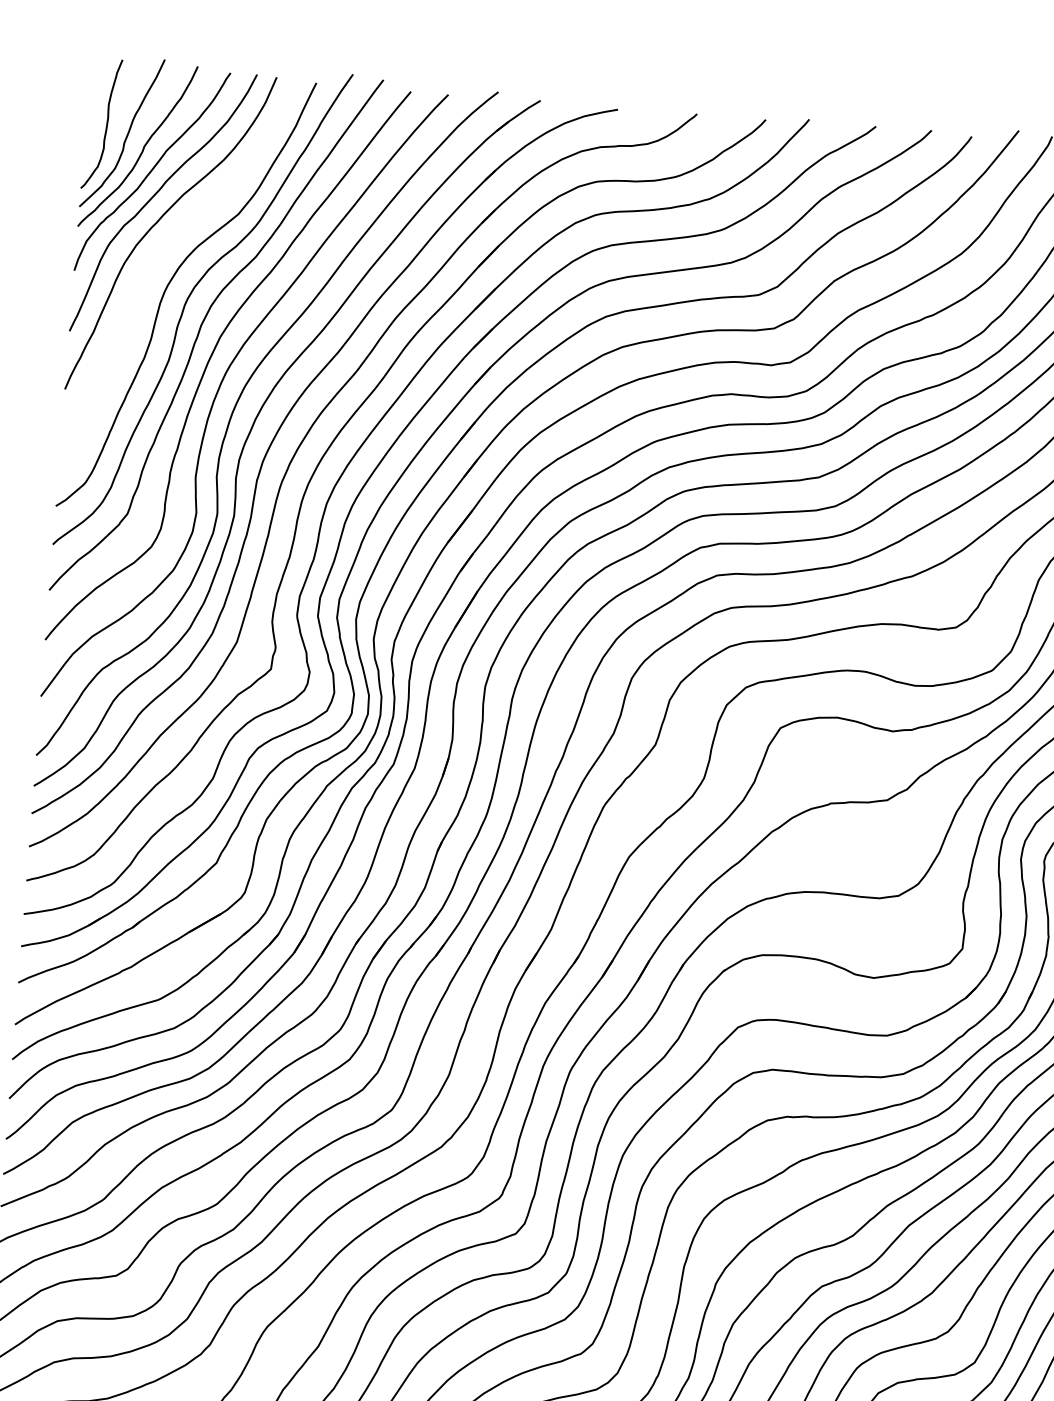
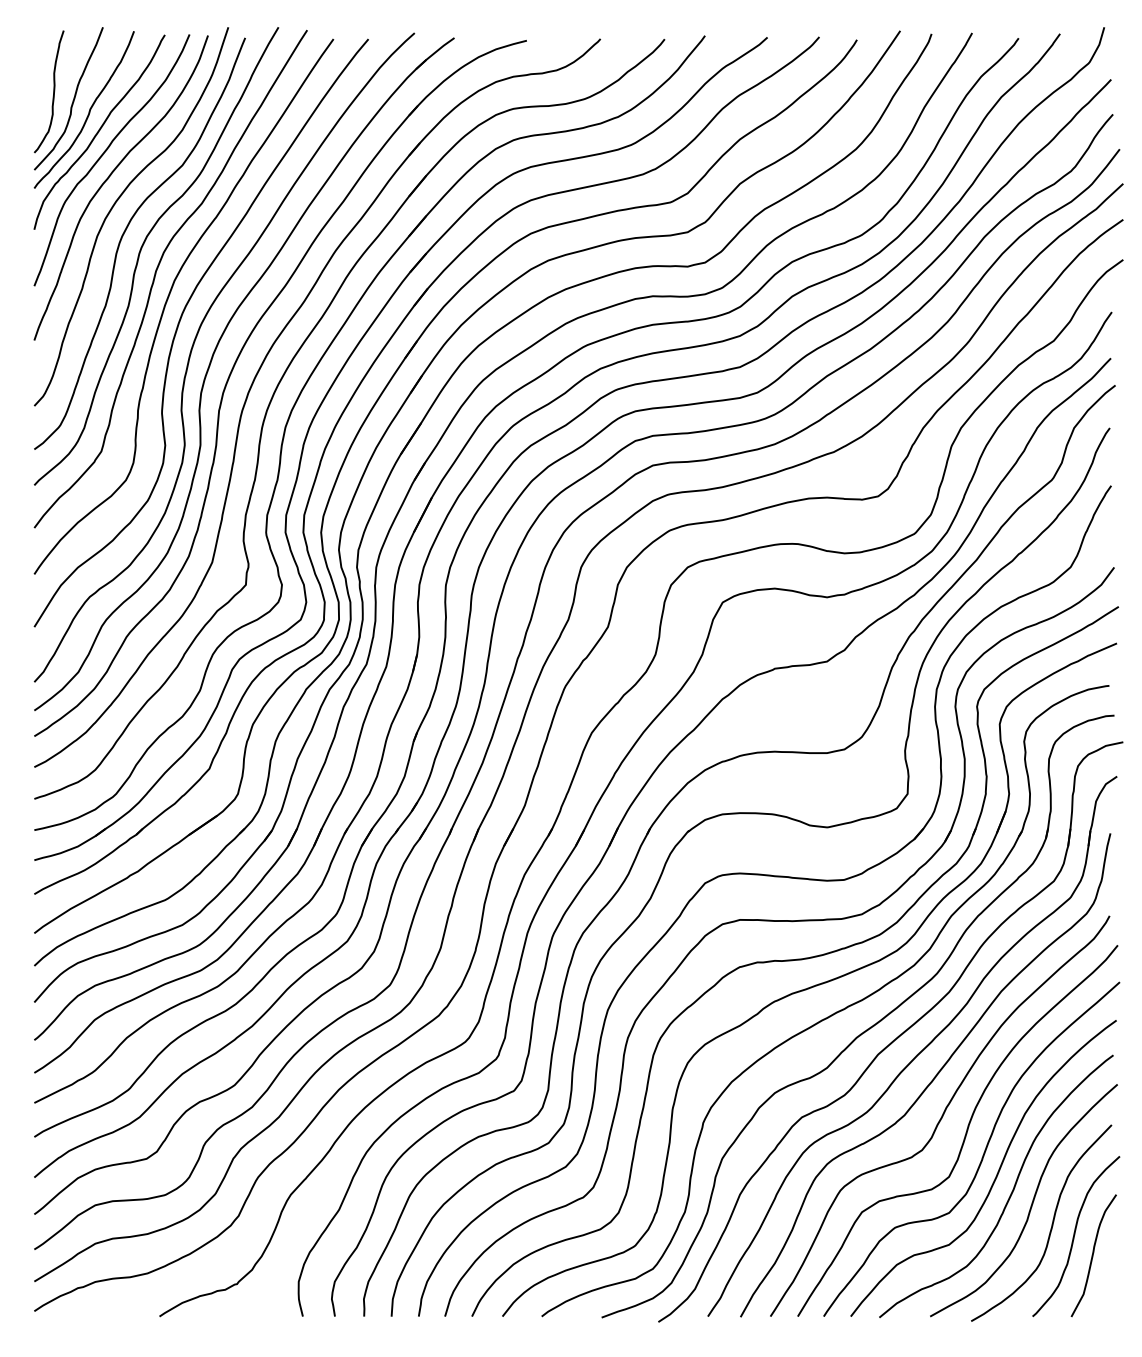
curve: (162, 252) -> (114, 206), added

